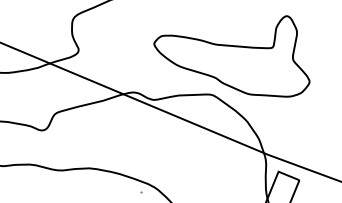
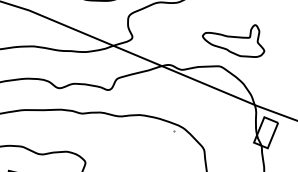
part: (231, 55) -> (233, 40), size x0.6

